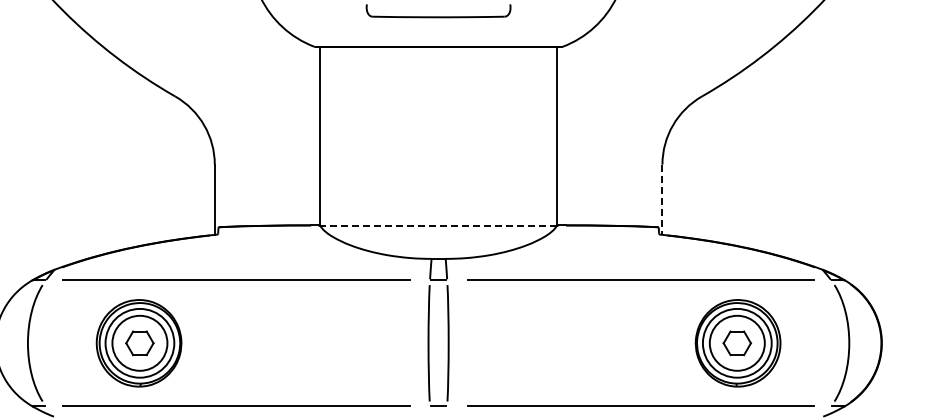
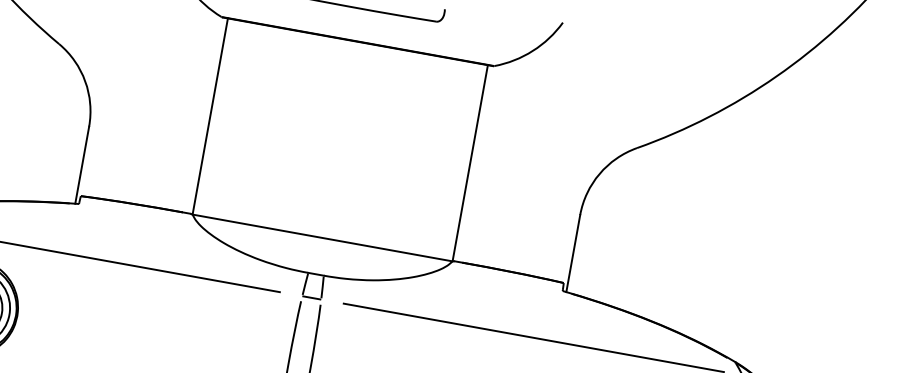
line: (662, 200) -> (573, 254), dashed -> solid
line: (438, 225) -> (322, 237), dashed -> solid

